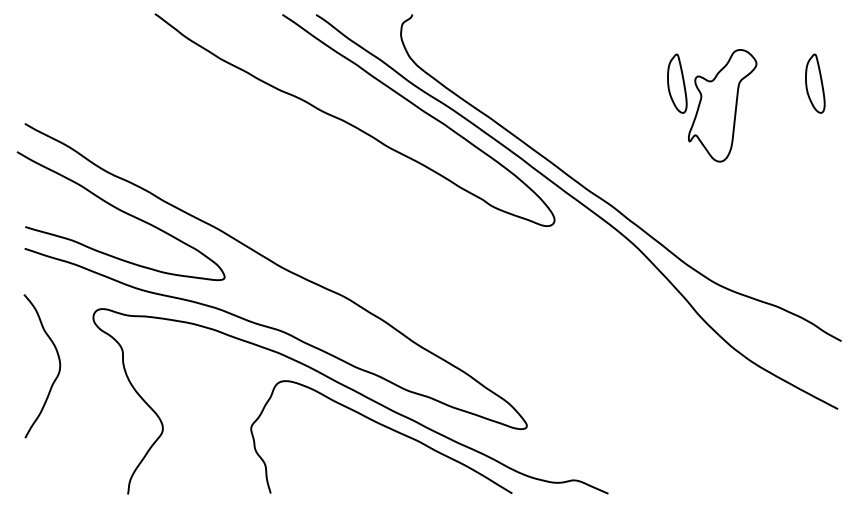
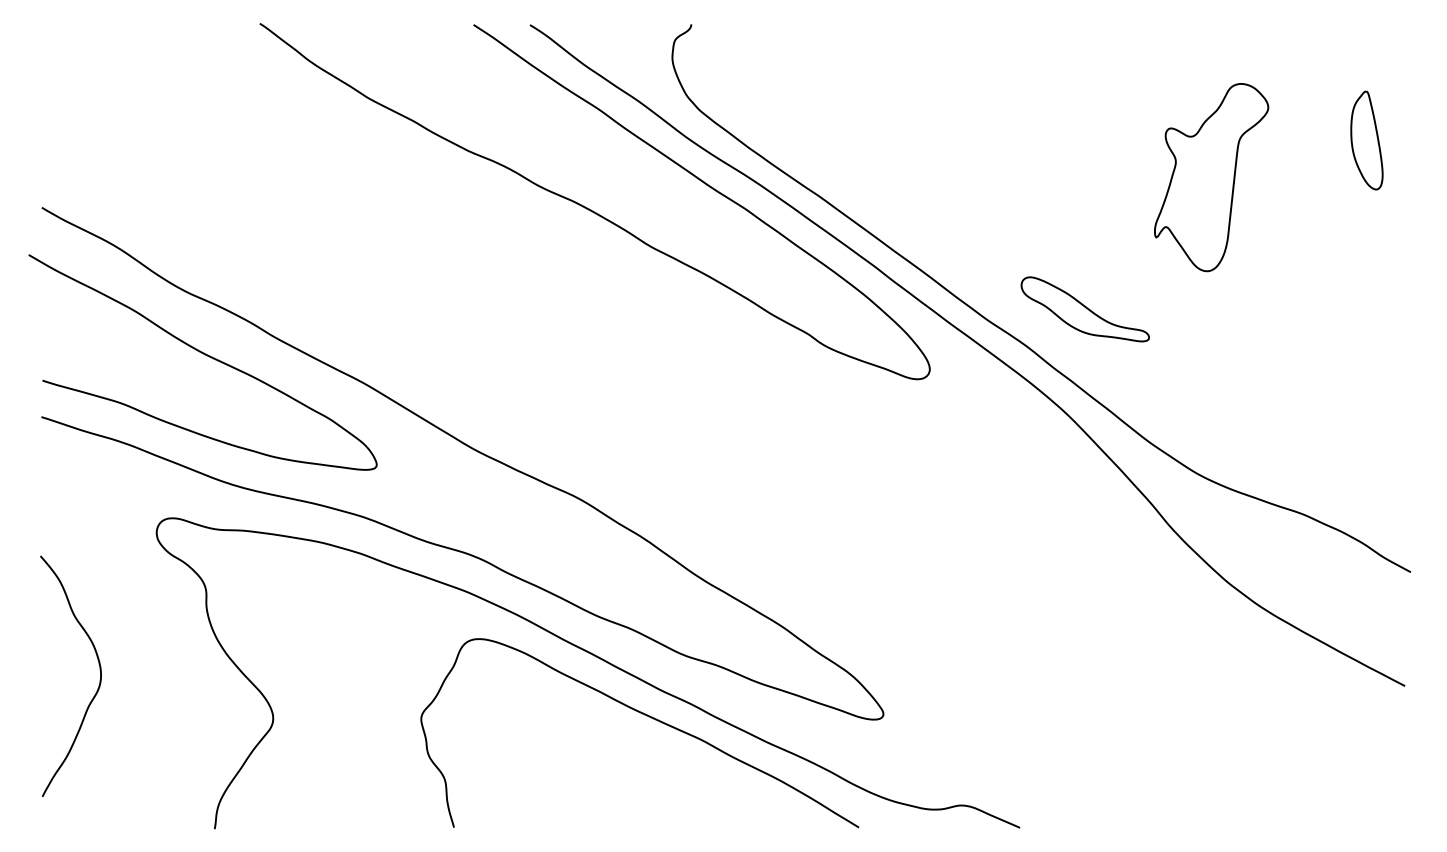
part: (677, 83) -> (1135, 140), removed
part: (647, 184) -> (1085, 309), added
curve: (58, 370) -> (98, 683), moved

